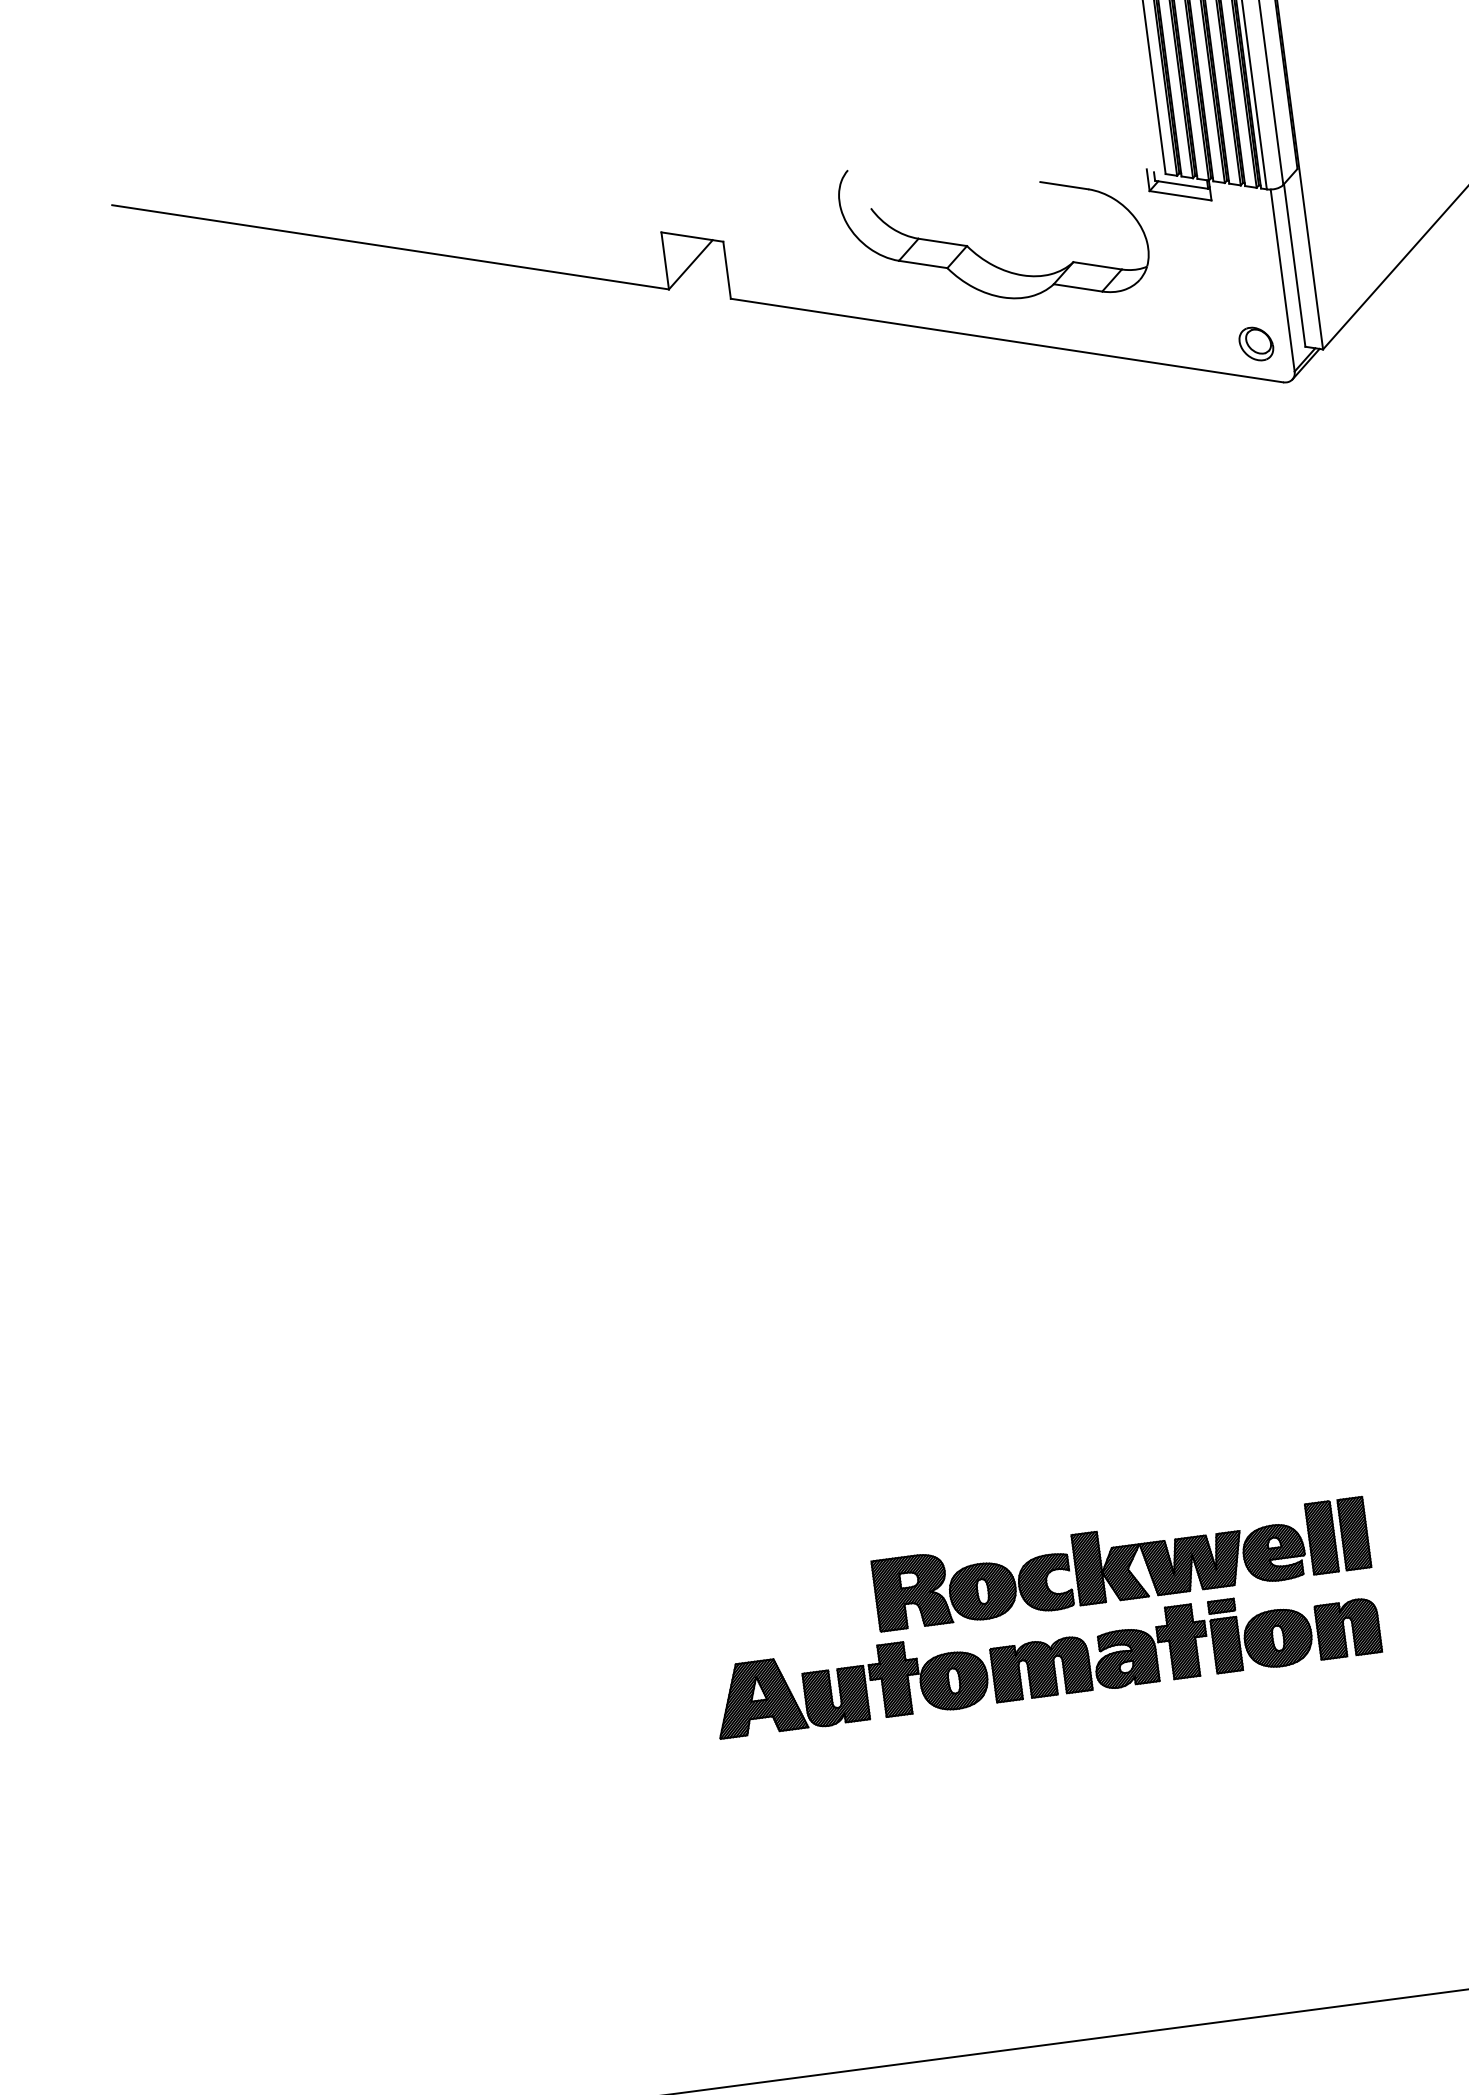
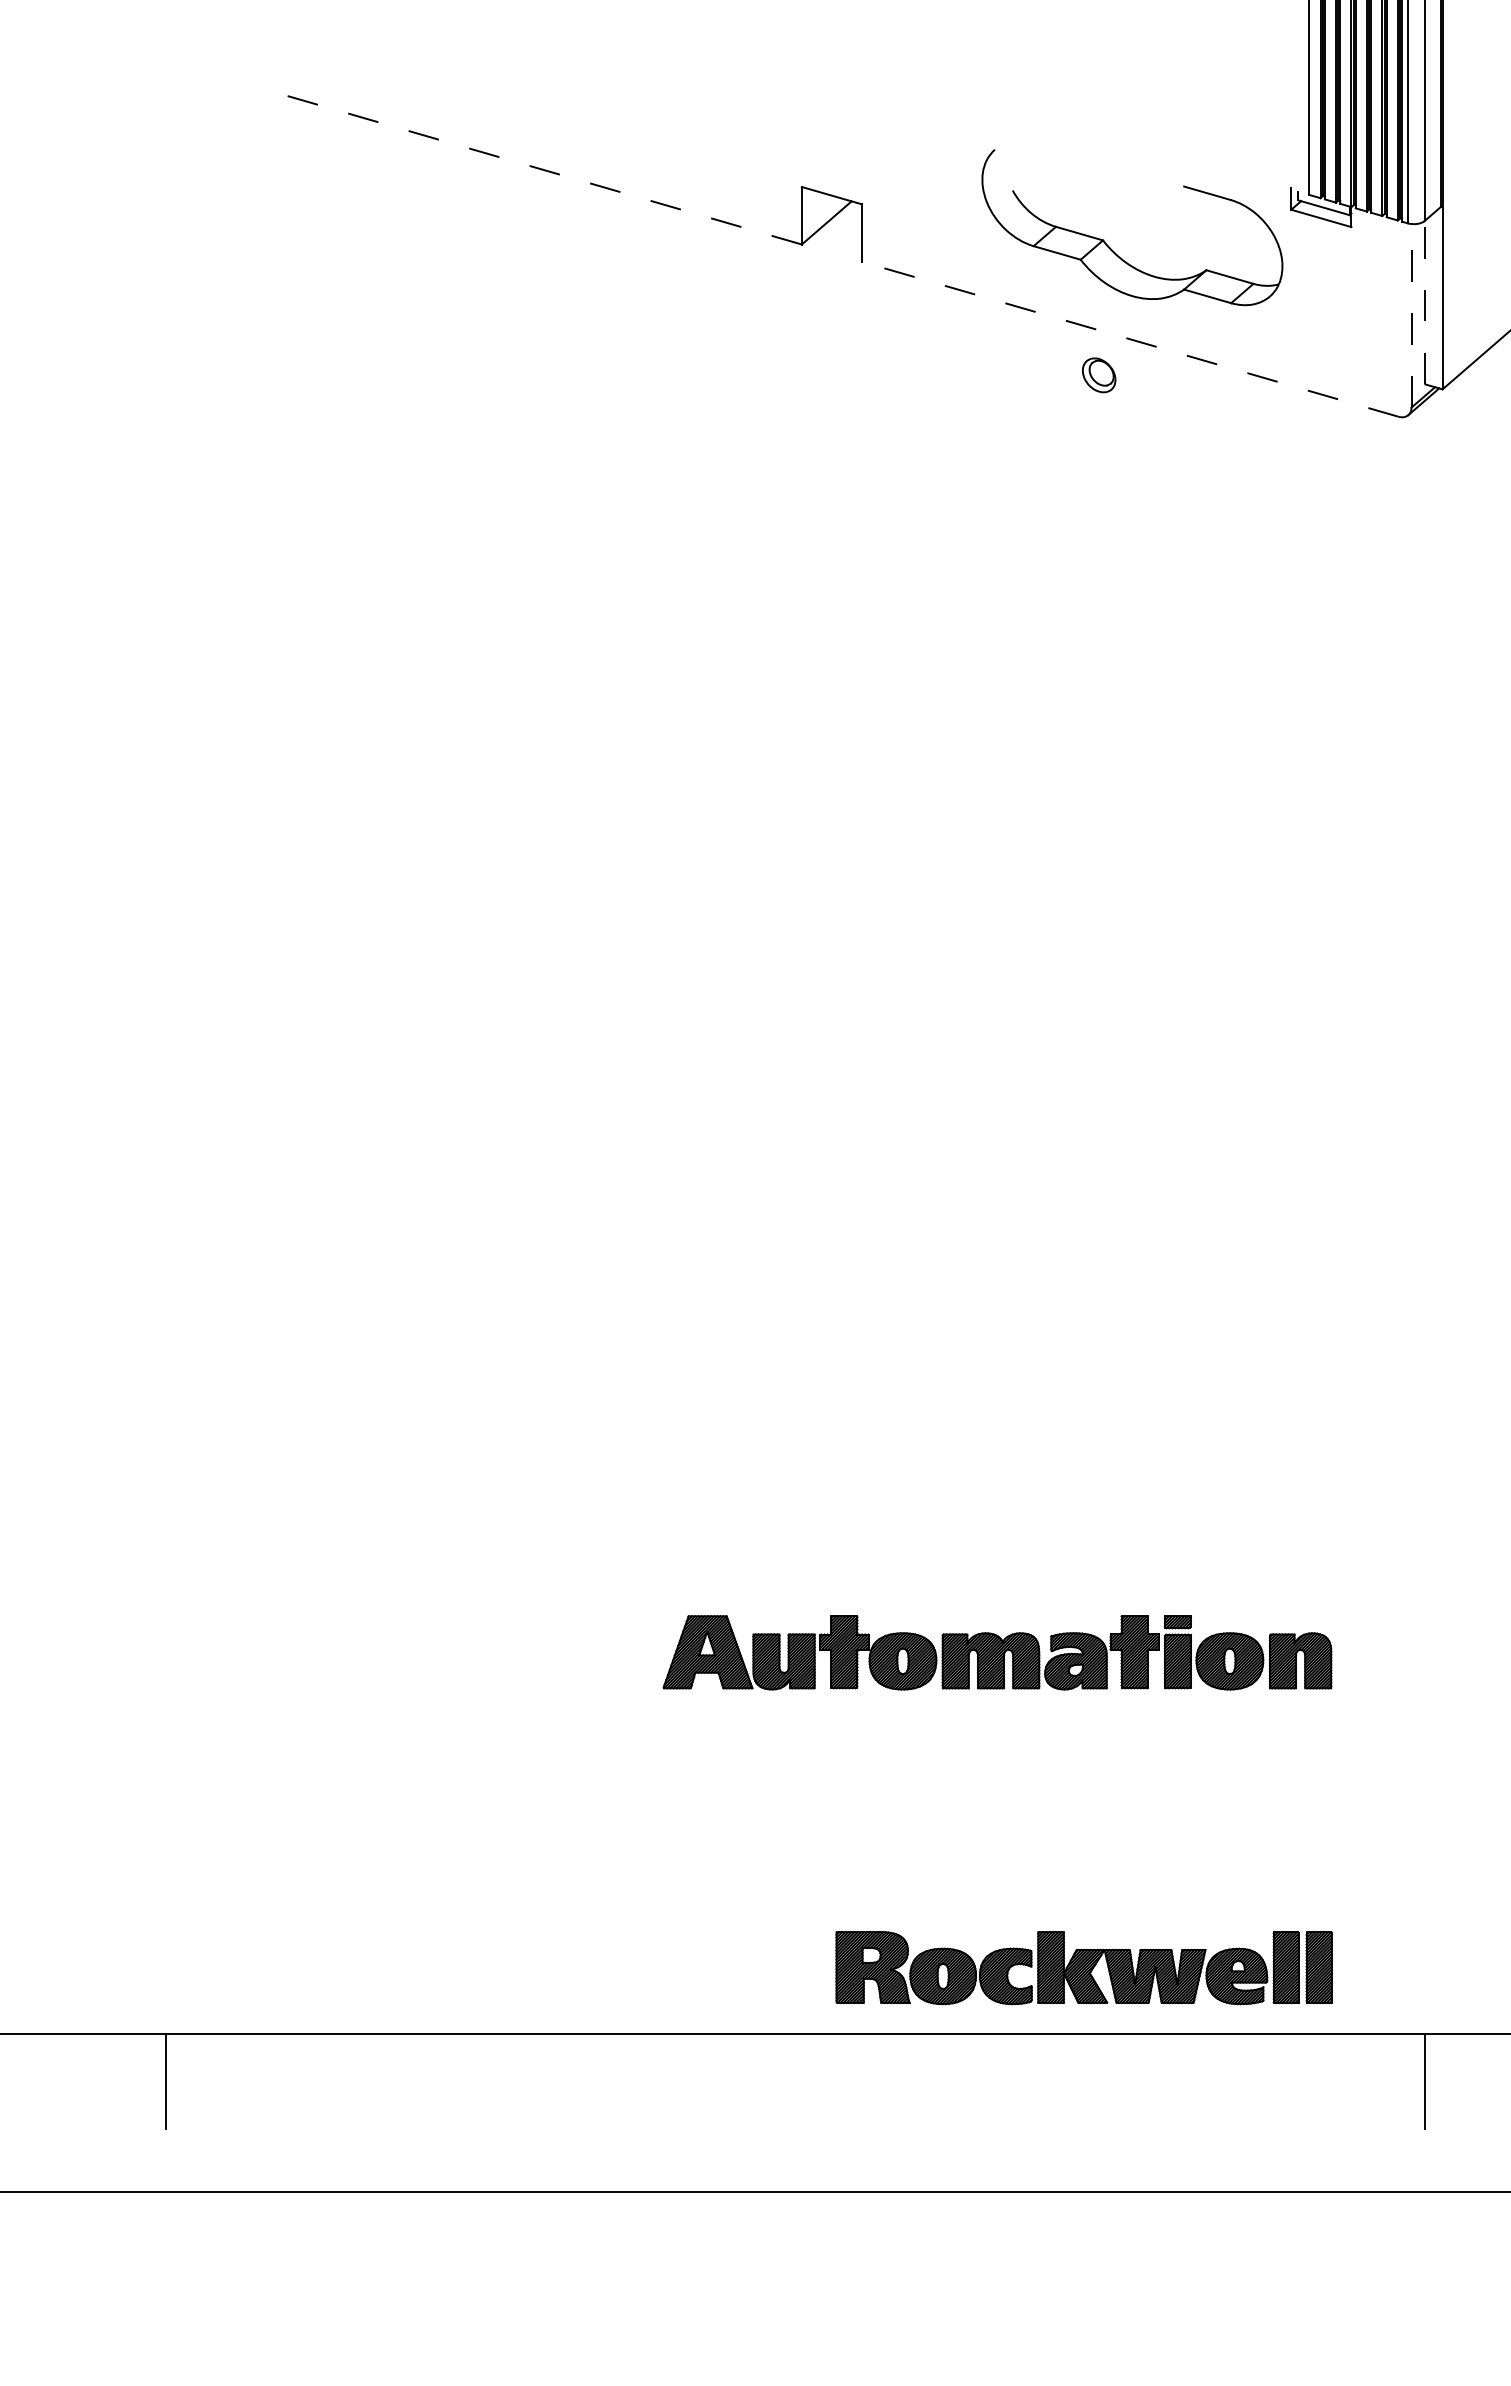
line: (390, 247) -> (531, 166), solid -> dashed
line: (1294, 264) -> (1425, 301), solid -> dashed
line: (1282, 280) -> (1411, 315), solid -> dashed
line: (1006, 340) -> (1129, 339), solid -> dashed
part: (1256, 344) -> (1099, 375), moved
part: (1120, 1565) -> (1083, 1968), moved

